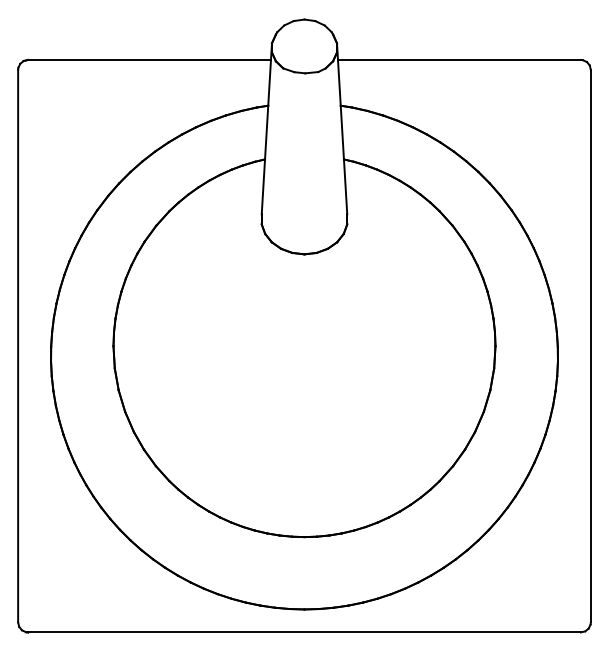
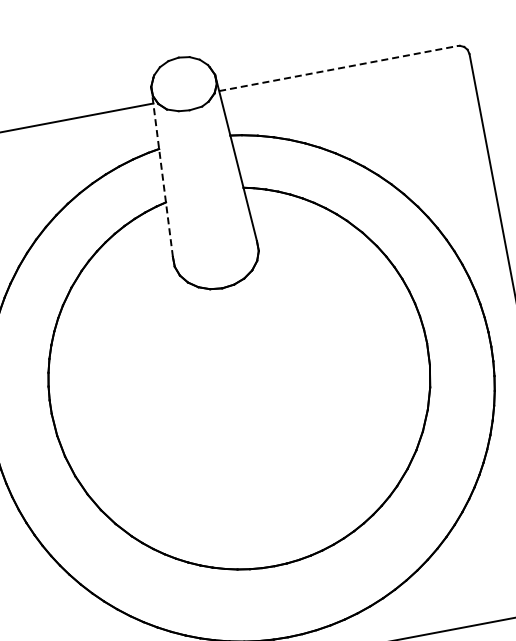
line: (459, 59) -> (338, 68), solid -> dashed
line: (266, 128) -> (161, 171), solid -> dashed

